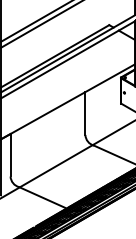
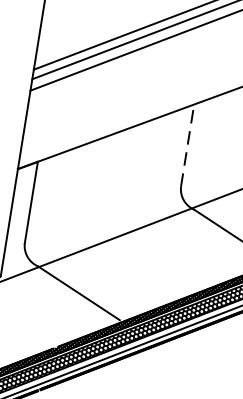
line: (85, 113) -> (187, 145), solid -> dashed

